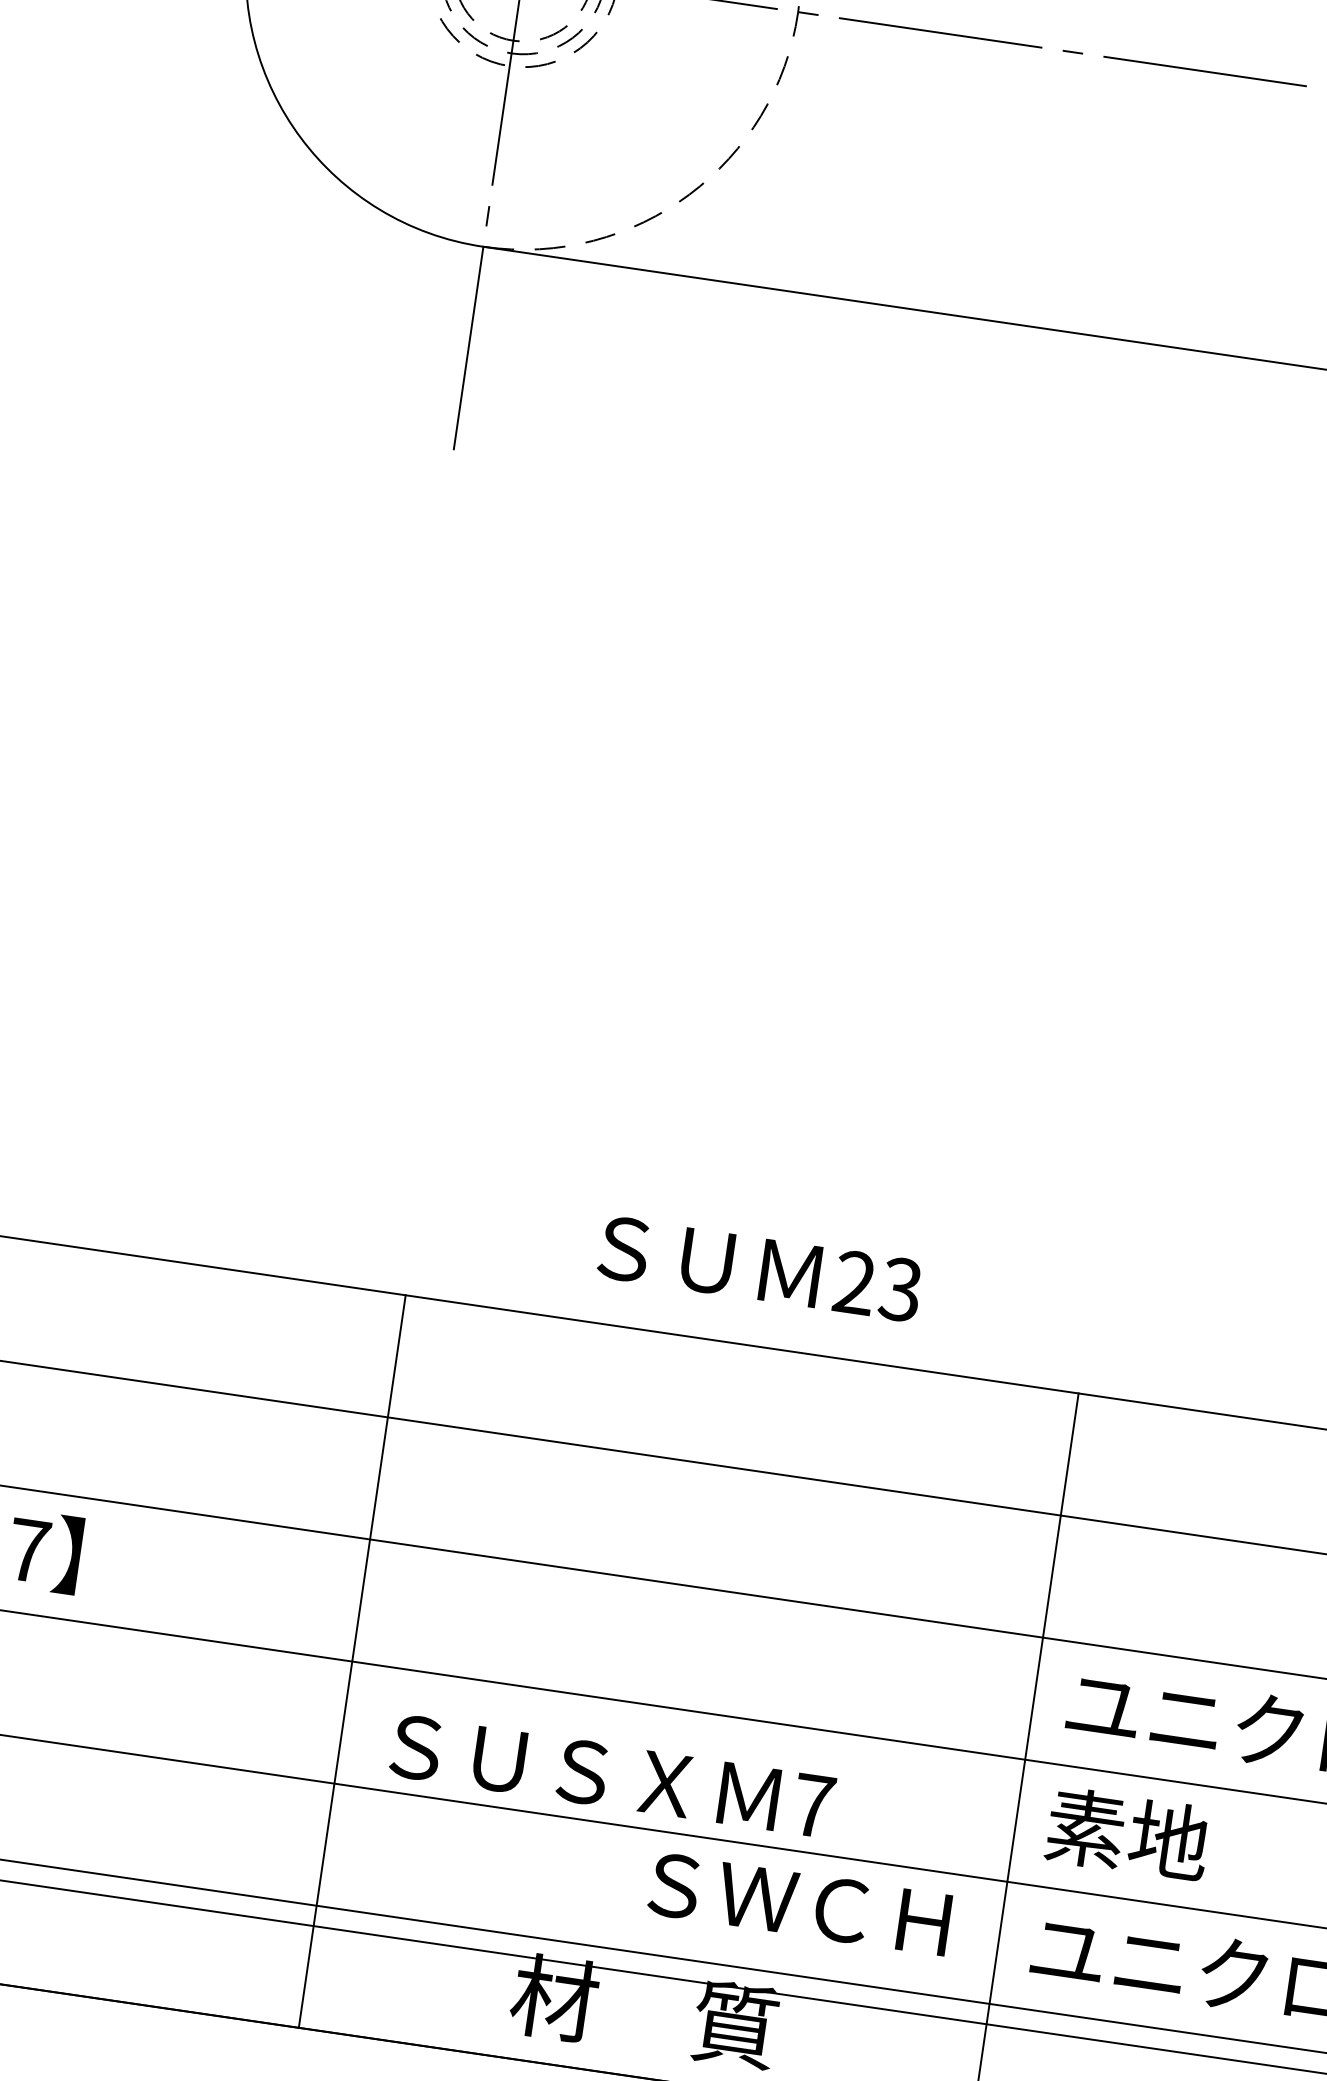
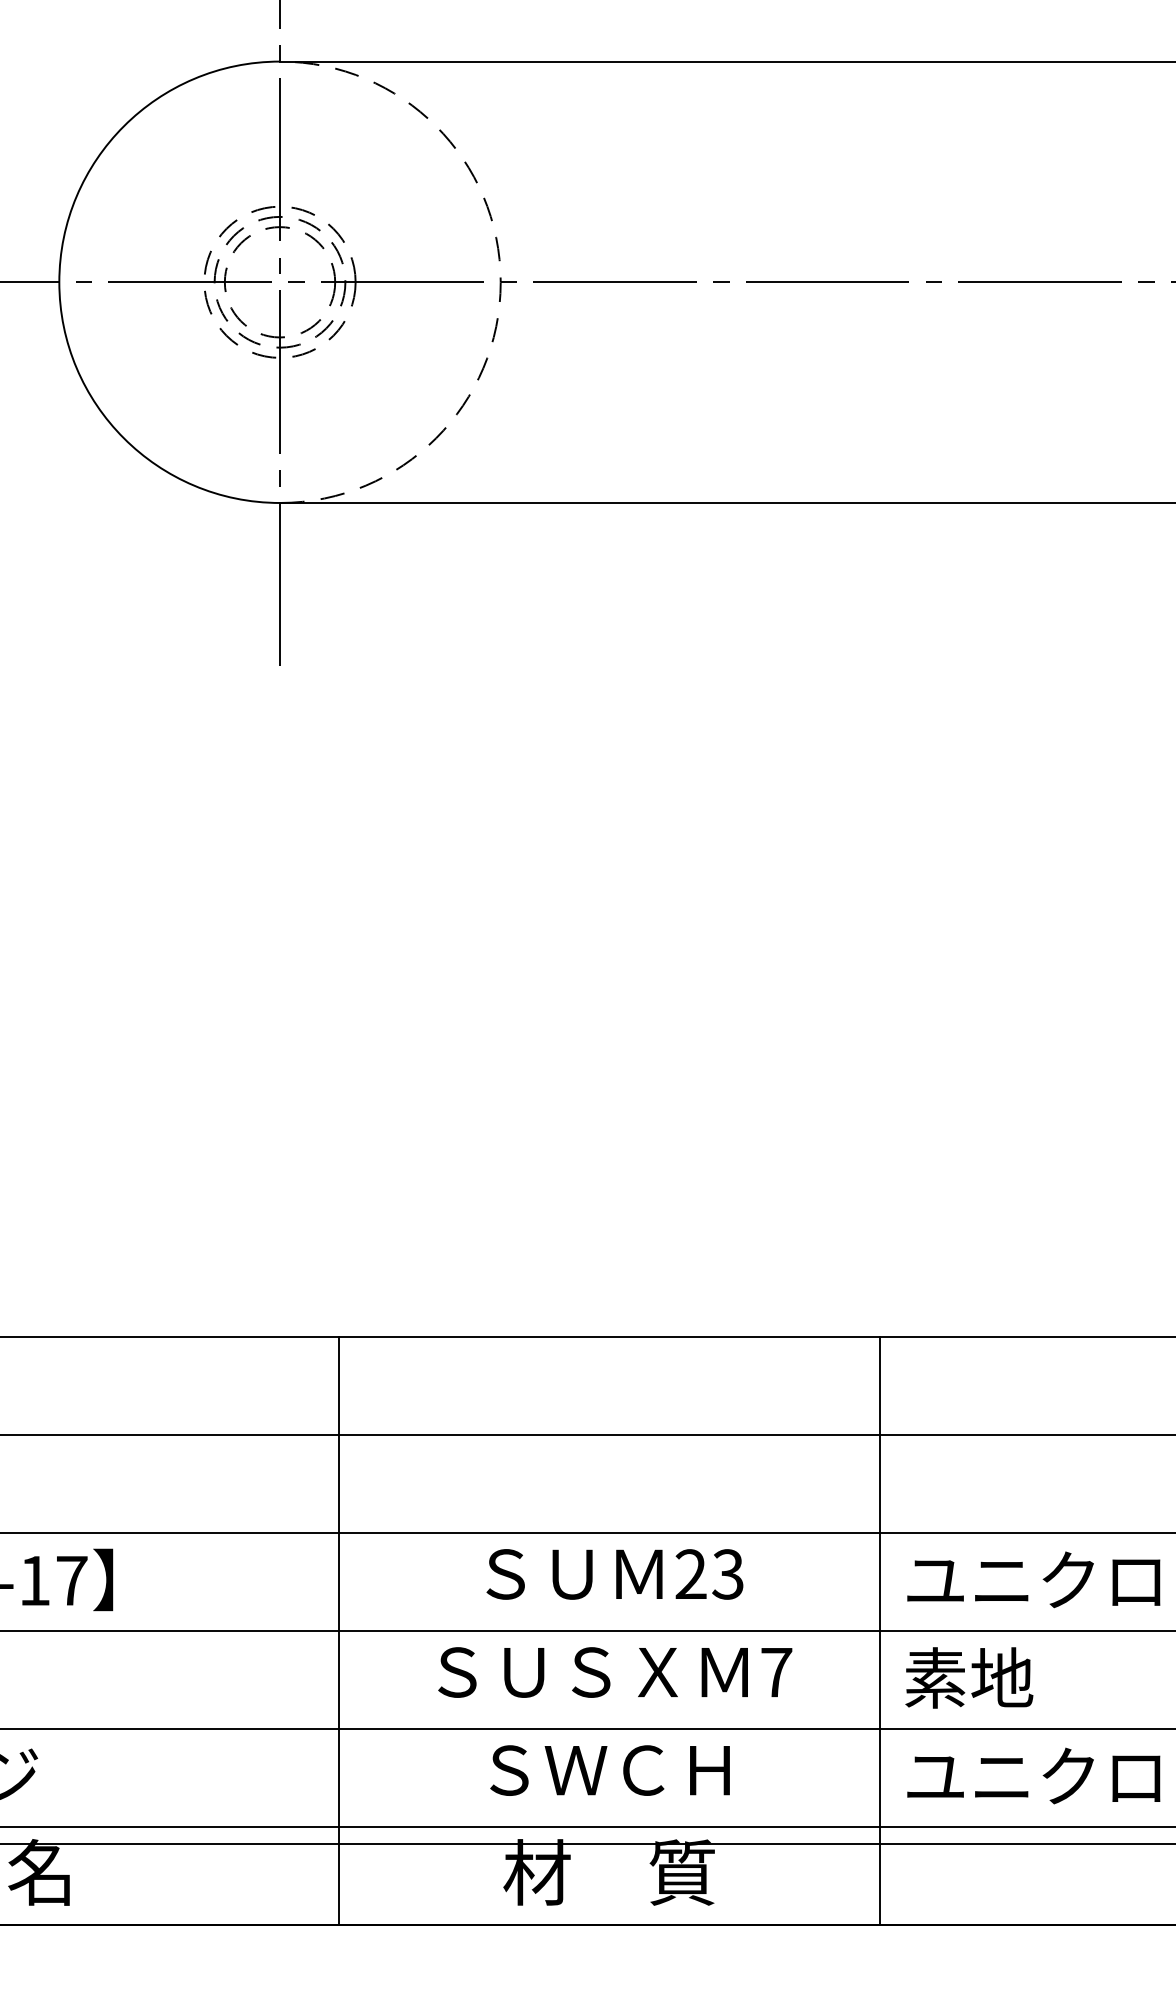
text: (759, 1269) -> (614, 1574), moved
text: (612, 1776) -> (615, 1672), moved
text: (799, 1904) -> (609, 1770), moved

